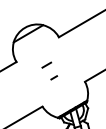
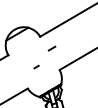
line: (46, 65) -> (51, 48), moved

